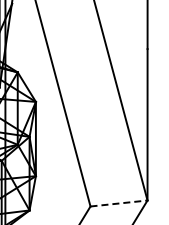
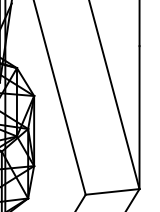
line: (119, 203) -> (113, 191), dashed -> solid

